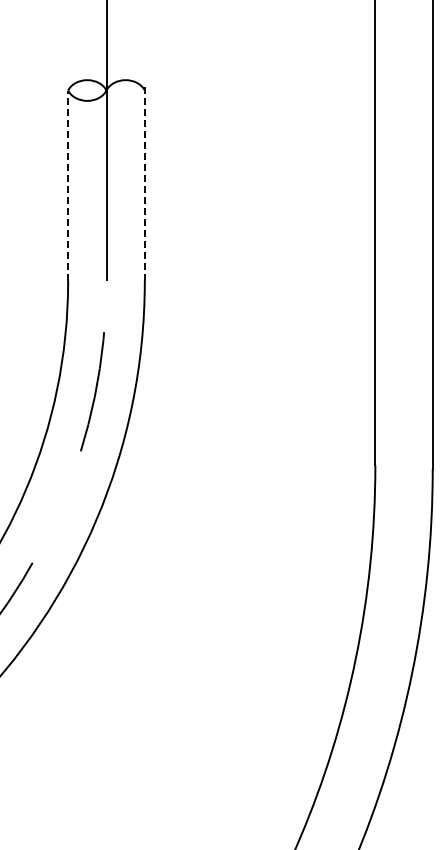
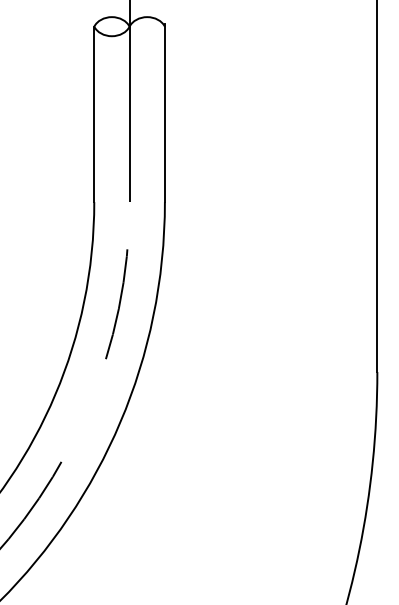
line: (144, 184) -> (164, 113), dashed -> solid
line: (68, 185) -> (94, 114), dashed -> solid

